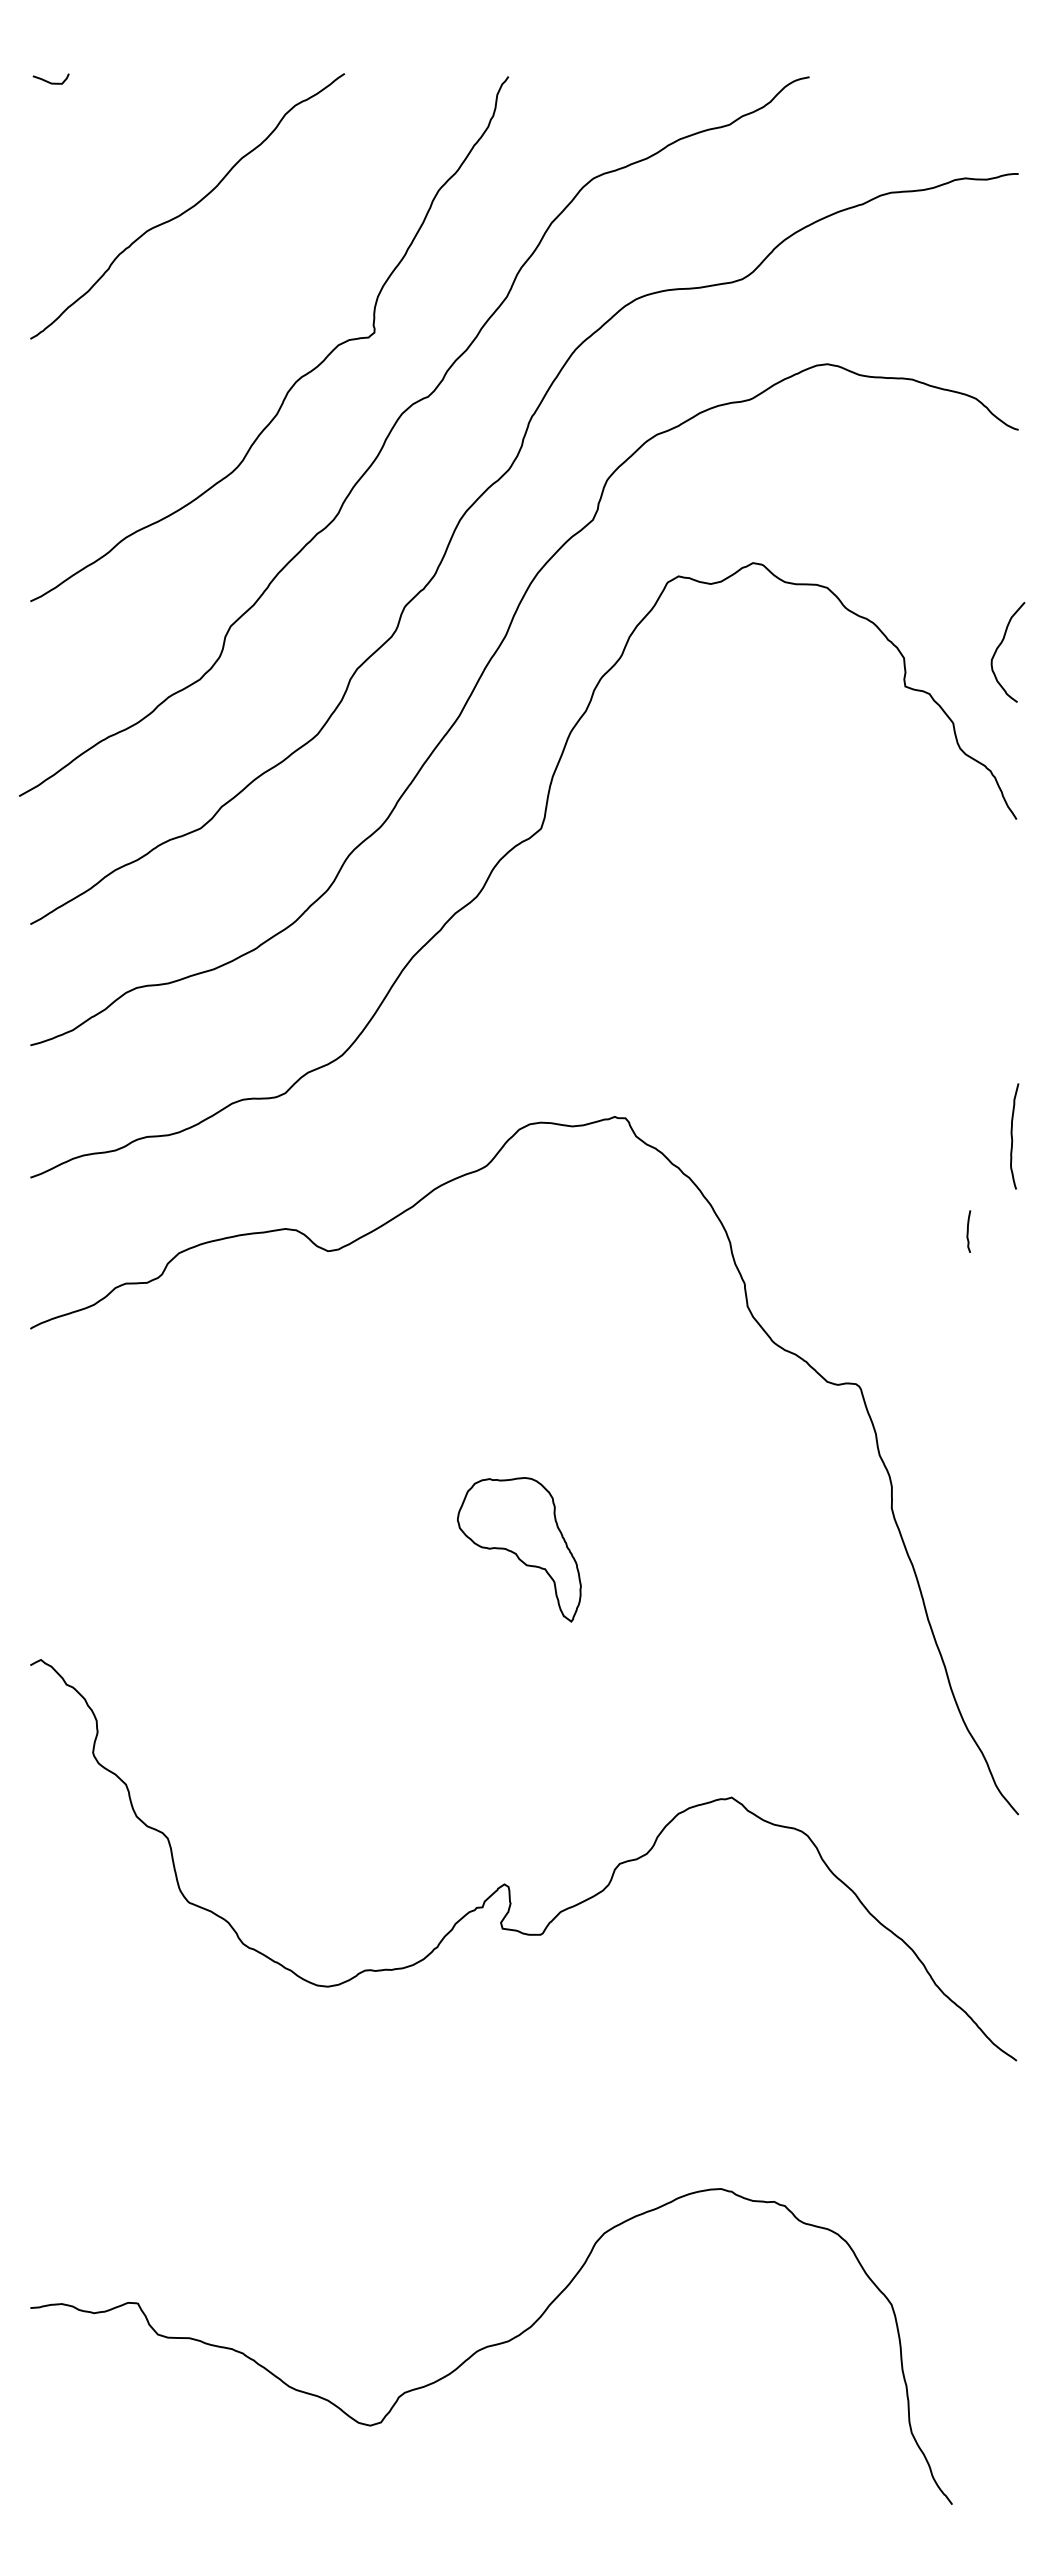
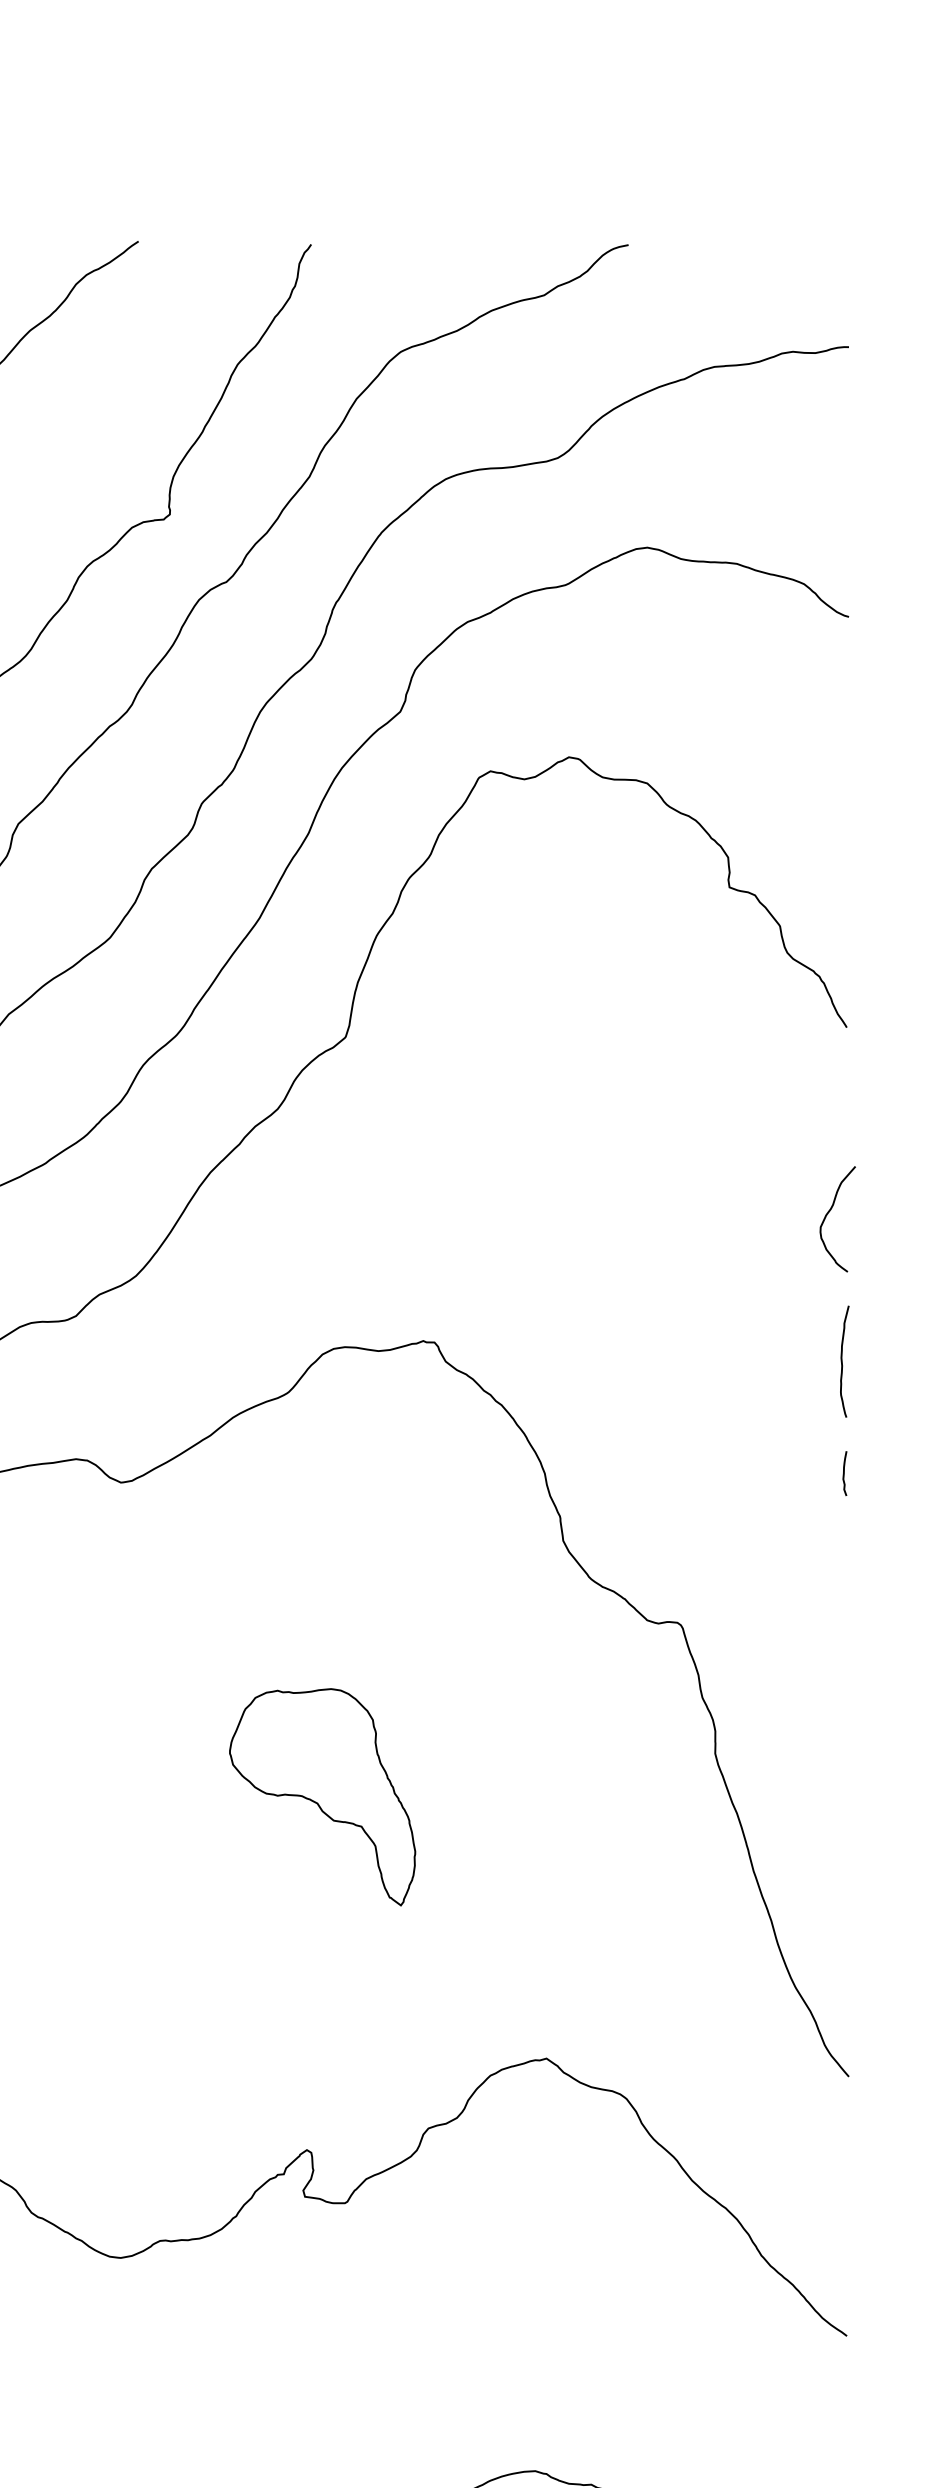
curve: (999, 647) -> (828, 1214), moved
curve: (968, 1231) -> (844, 1473), moved
part: (519, 1549) -> (322, 1797), size x1.43

